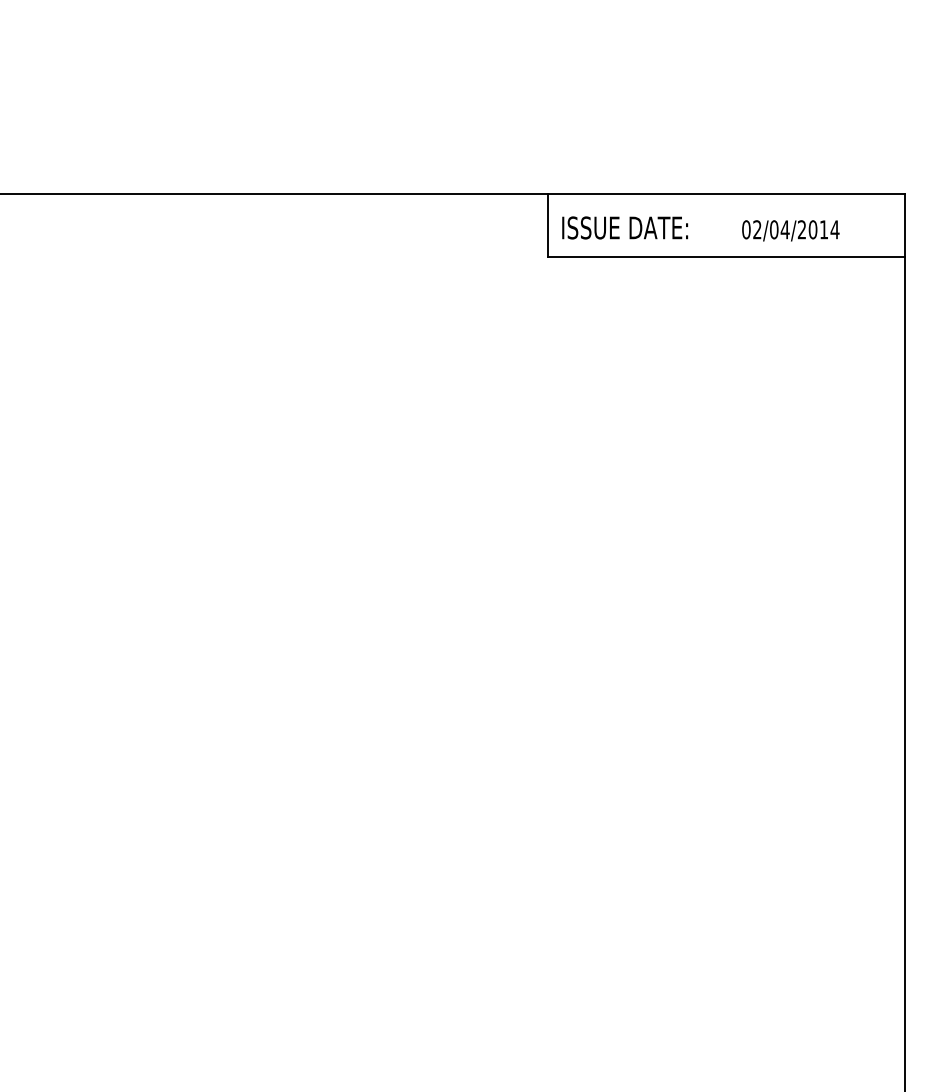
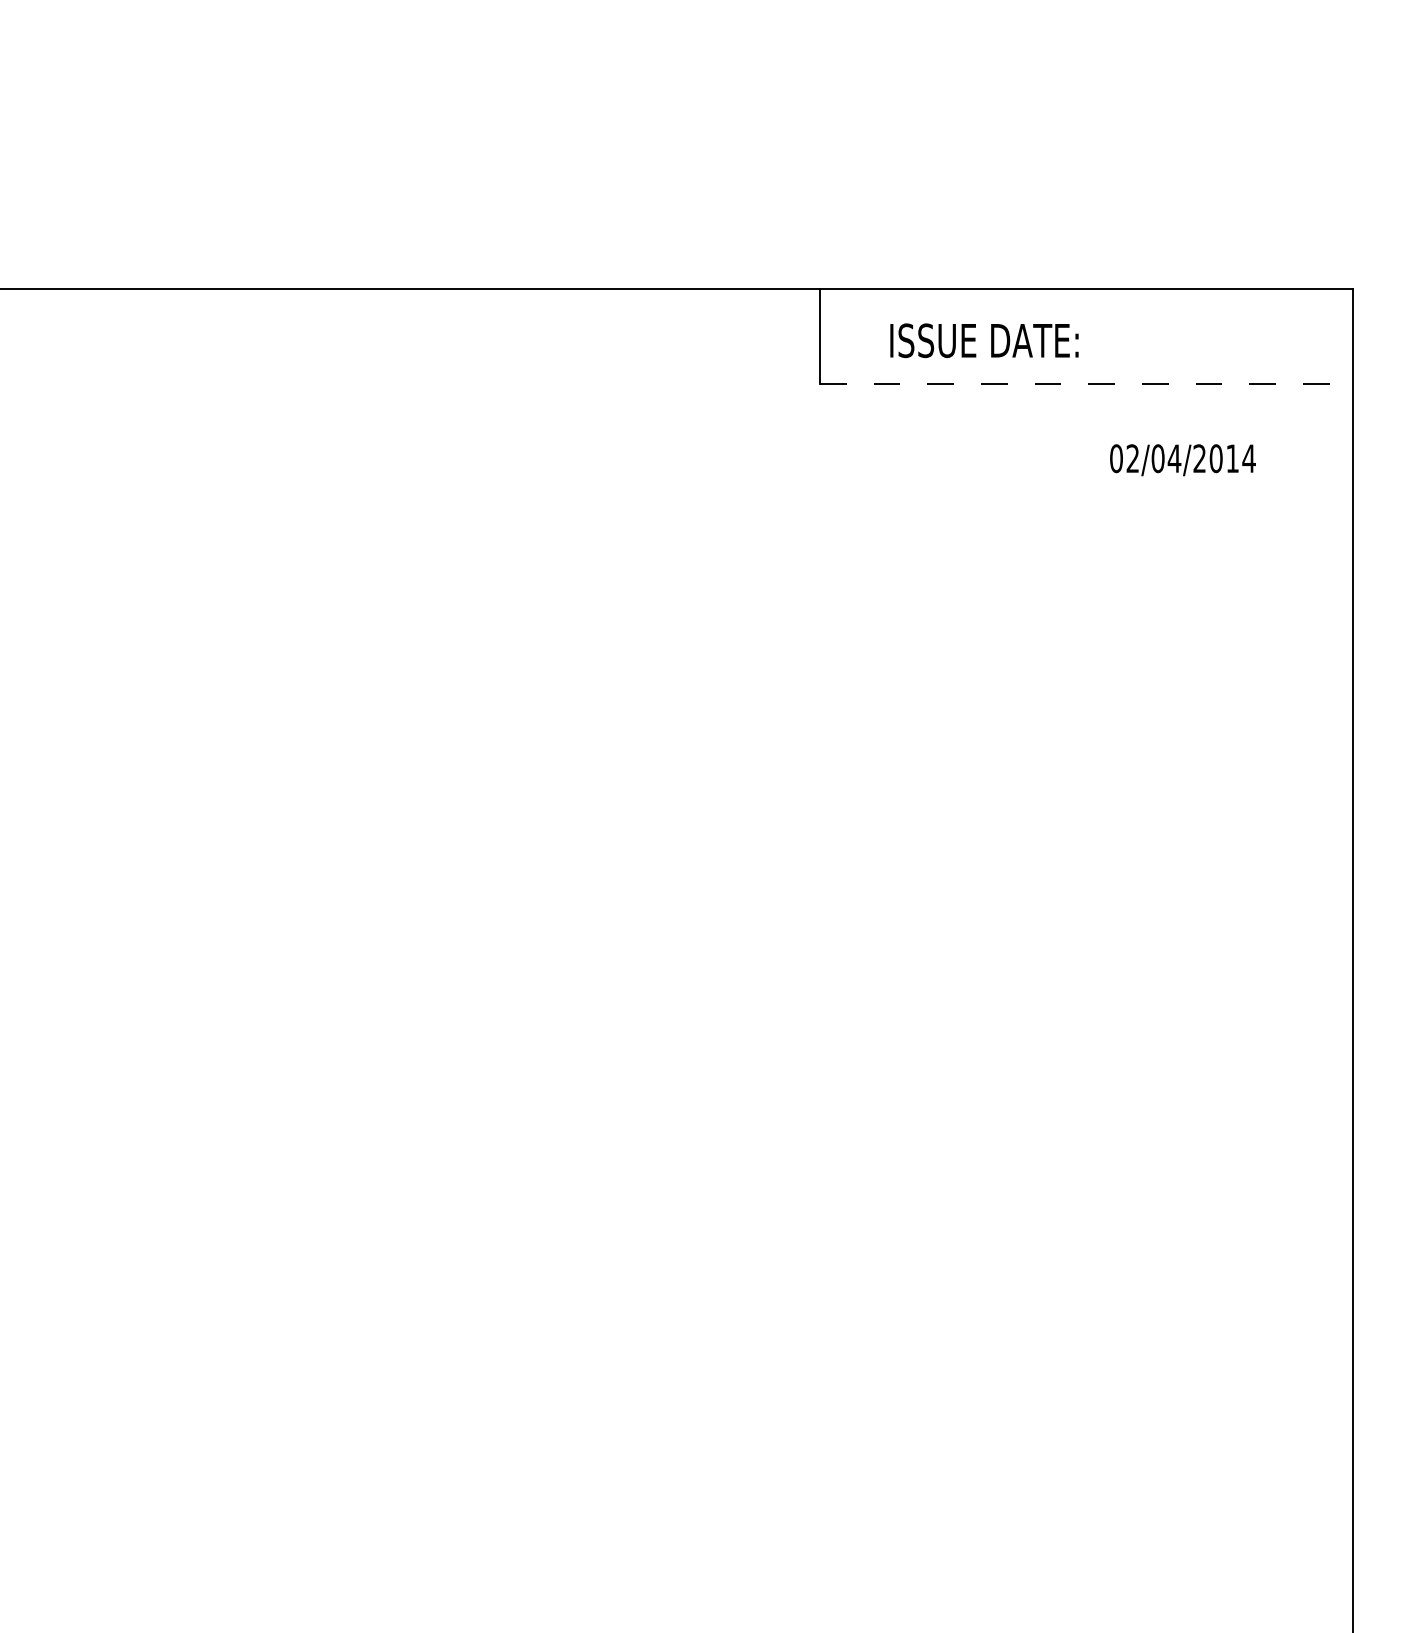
text: (624, 227) -> (983, 340), moved
text: (790, 230) -> (1182, 459), moved
line: (726, 256) -> (1086, 383), solid -> dashed

